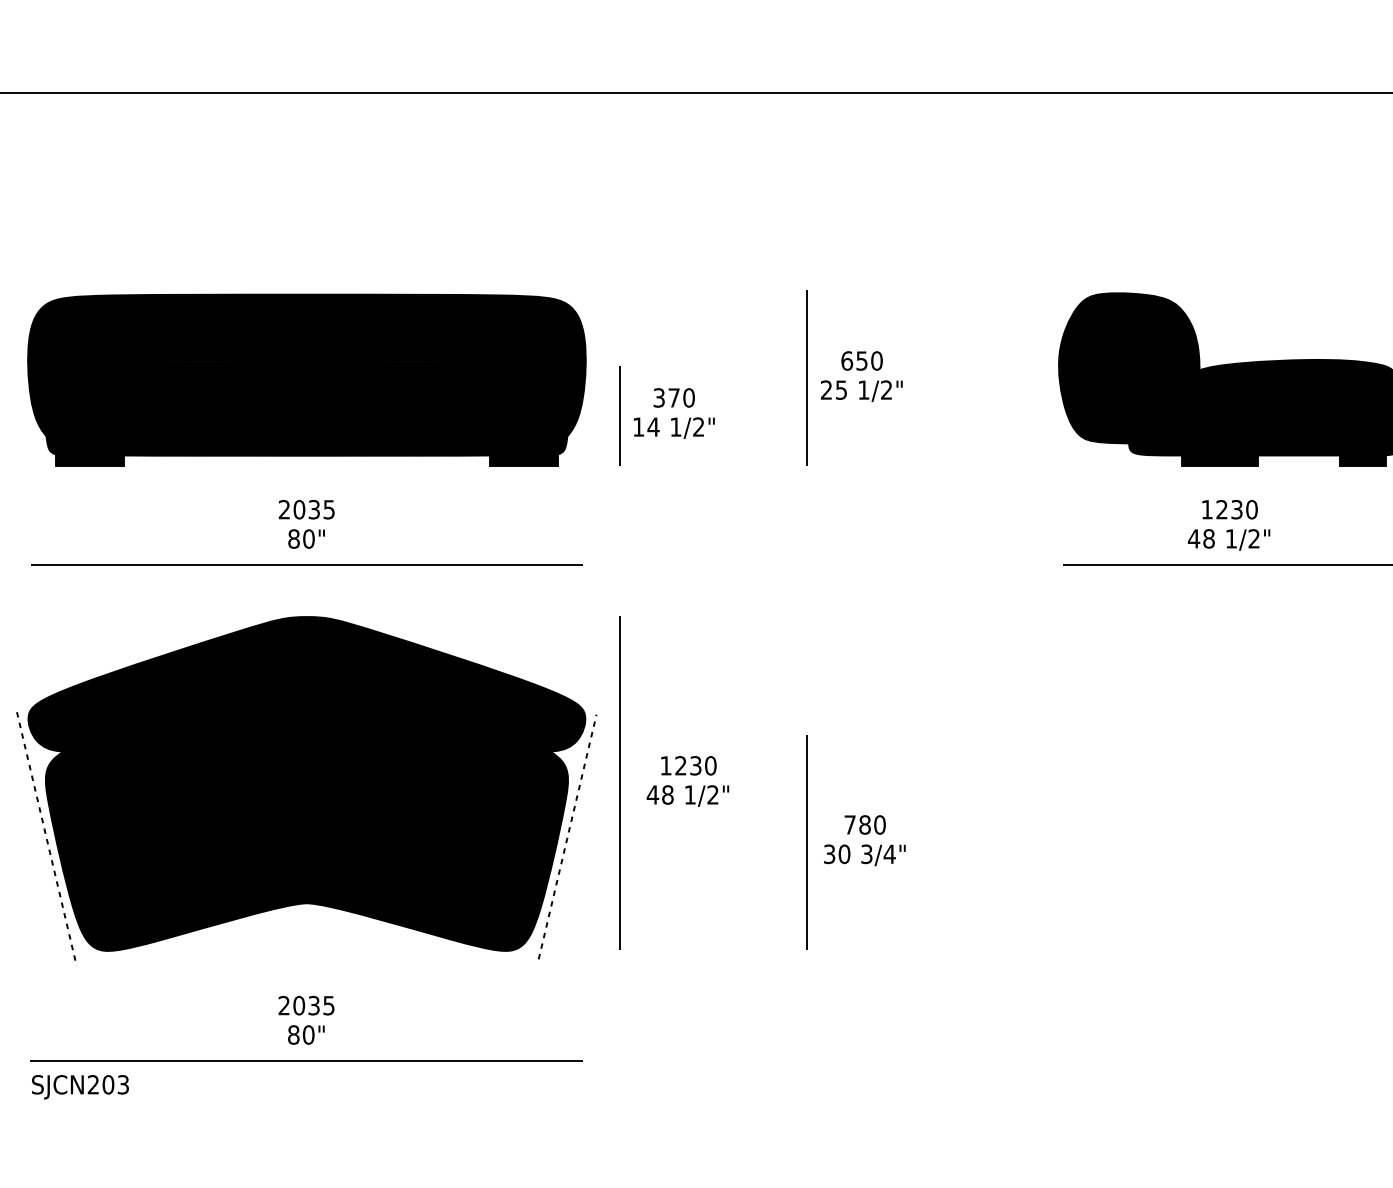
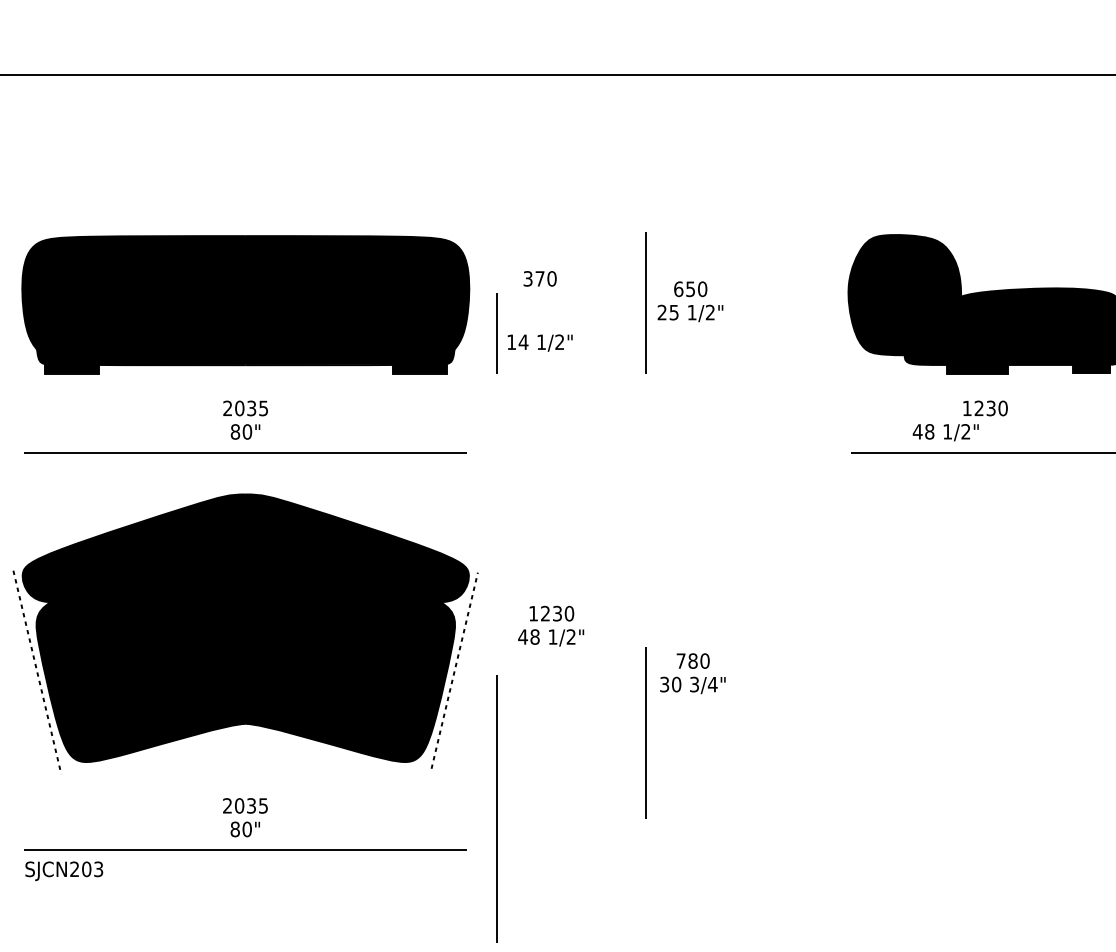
text: (673, 397) -> (539, 278), moved
text: (1228, 539) -> (945, 432), moved
line: (619, 781) -> (496, 808), moved
line: (805, 841) -> (645, 732), moved

